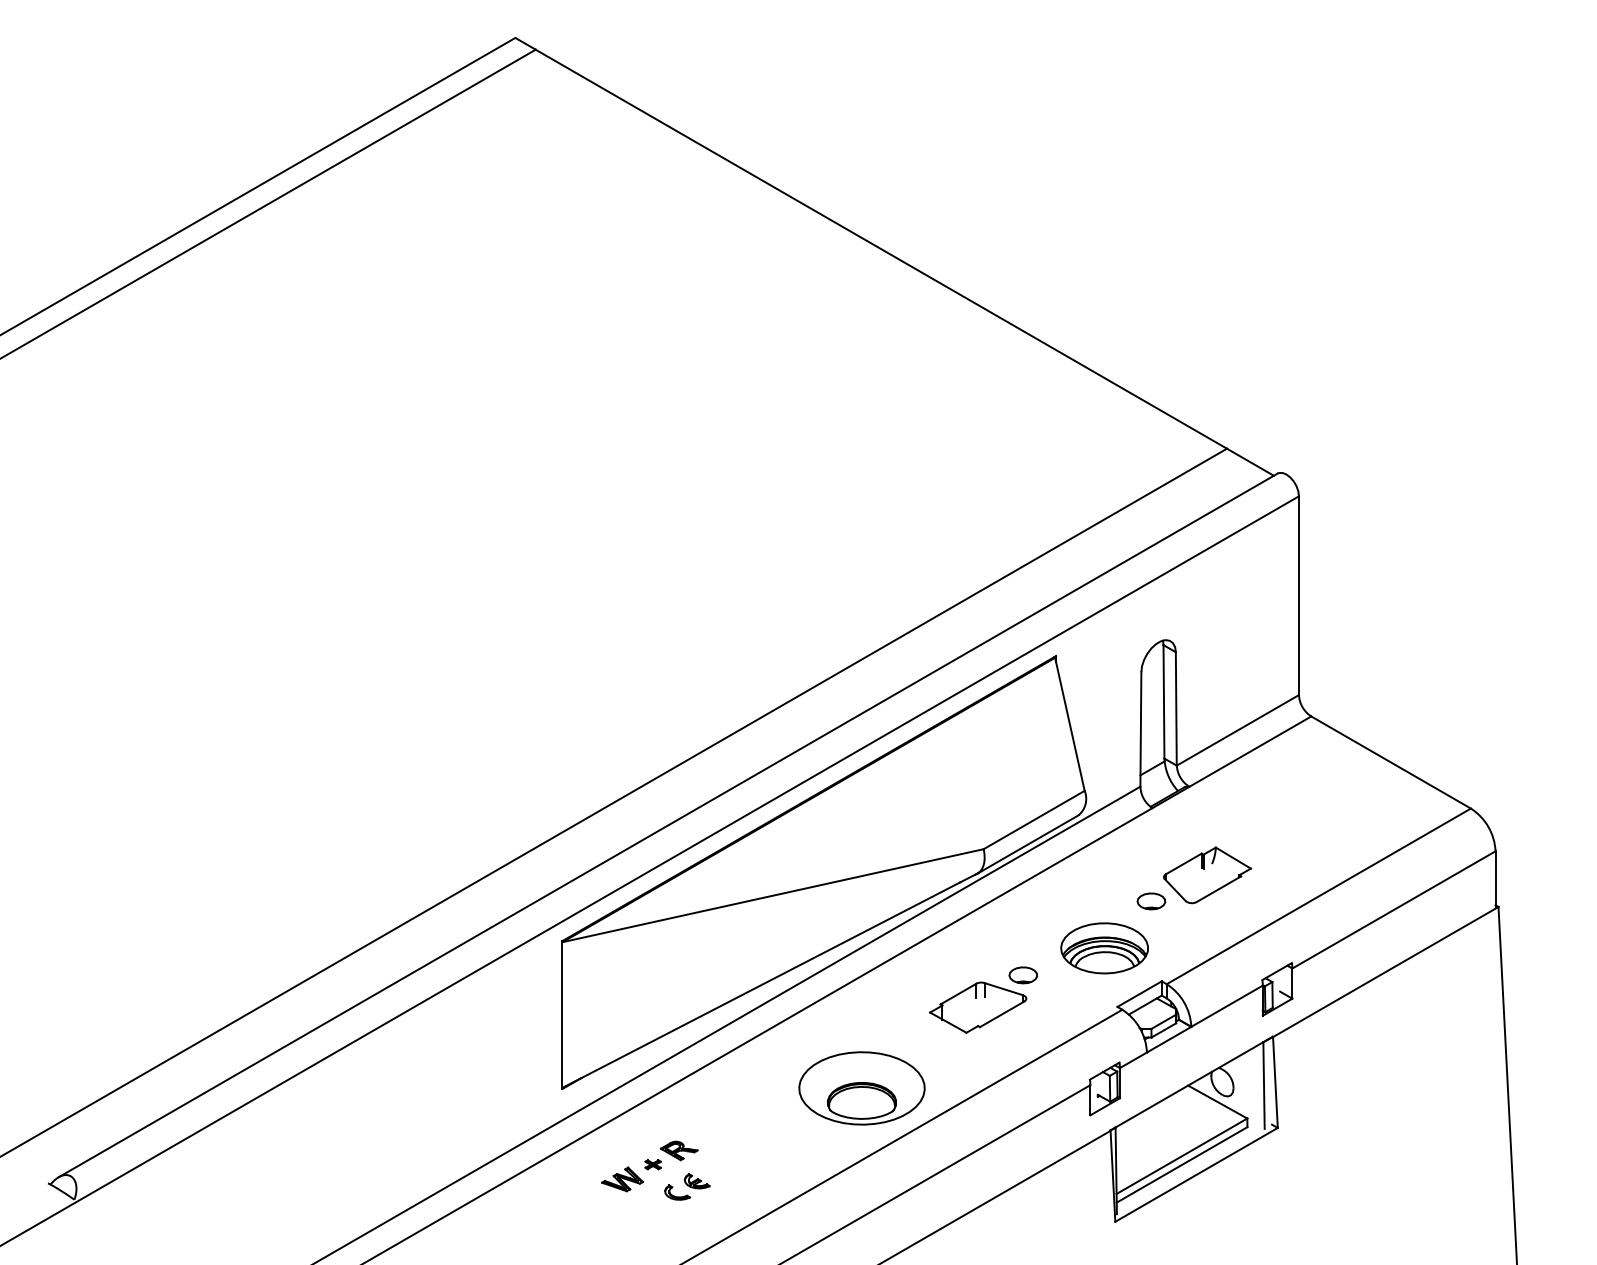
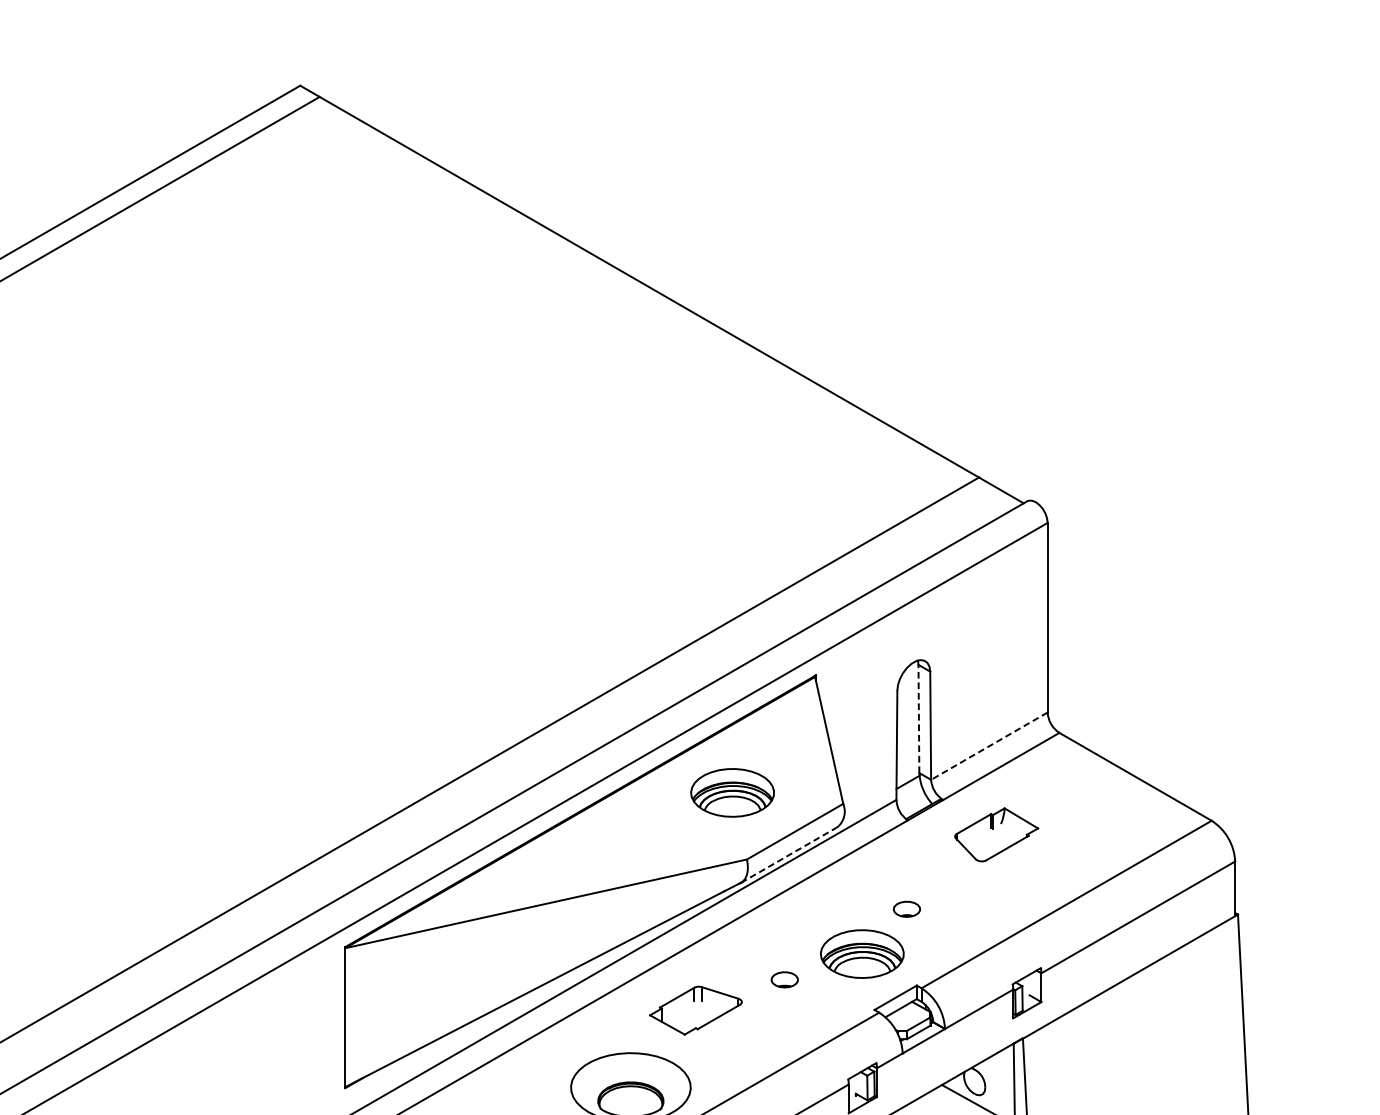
line: (1163, 701) -> (918, 718), solid -> dashed
line: (1237, 730) -> (989, 746), solid -> dashed
part: (968, 779) -> (732, 793), added
line: (1028, 844) -> (789, 855), solid -> dashed
part: (1207, 875) -> (996, 834), moved
part: (978, 1007) -> (696, 1010), moved

